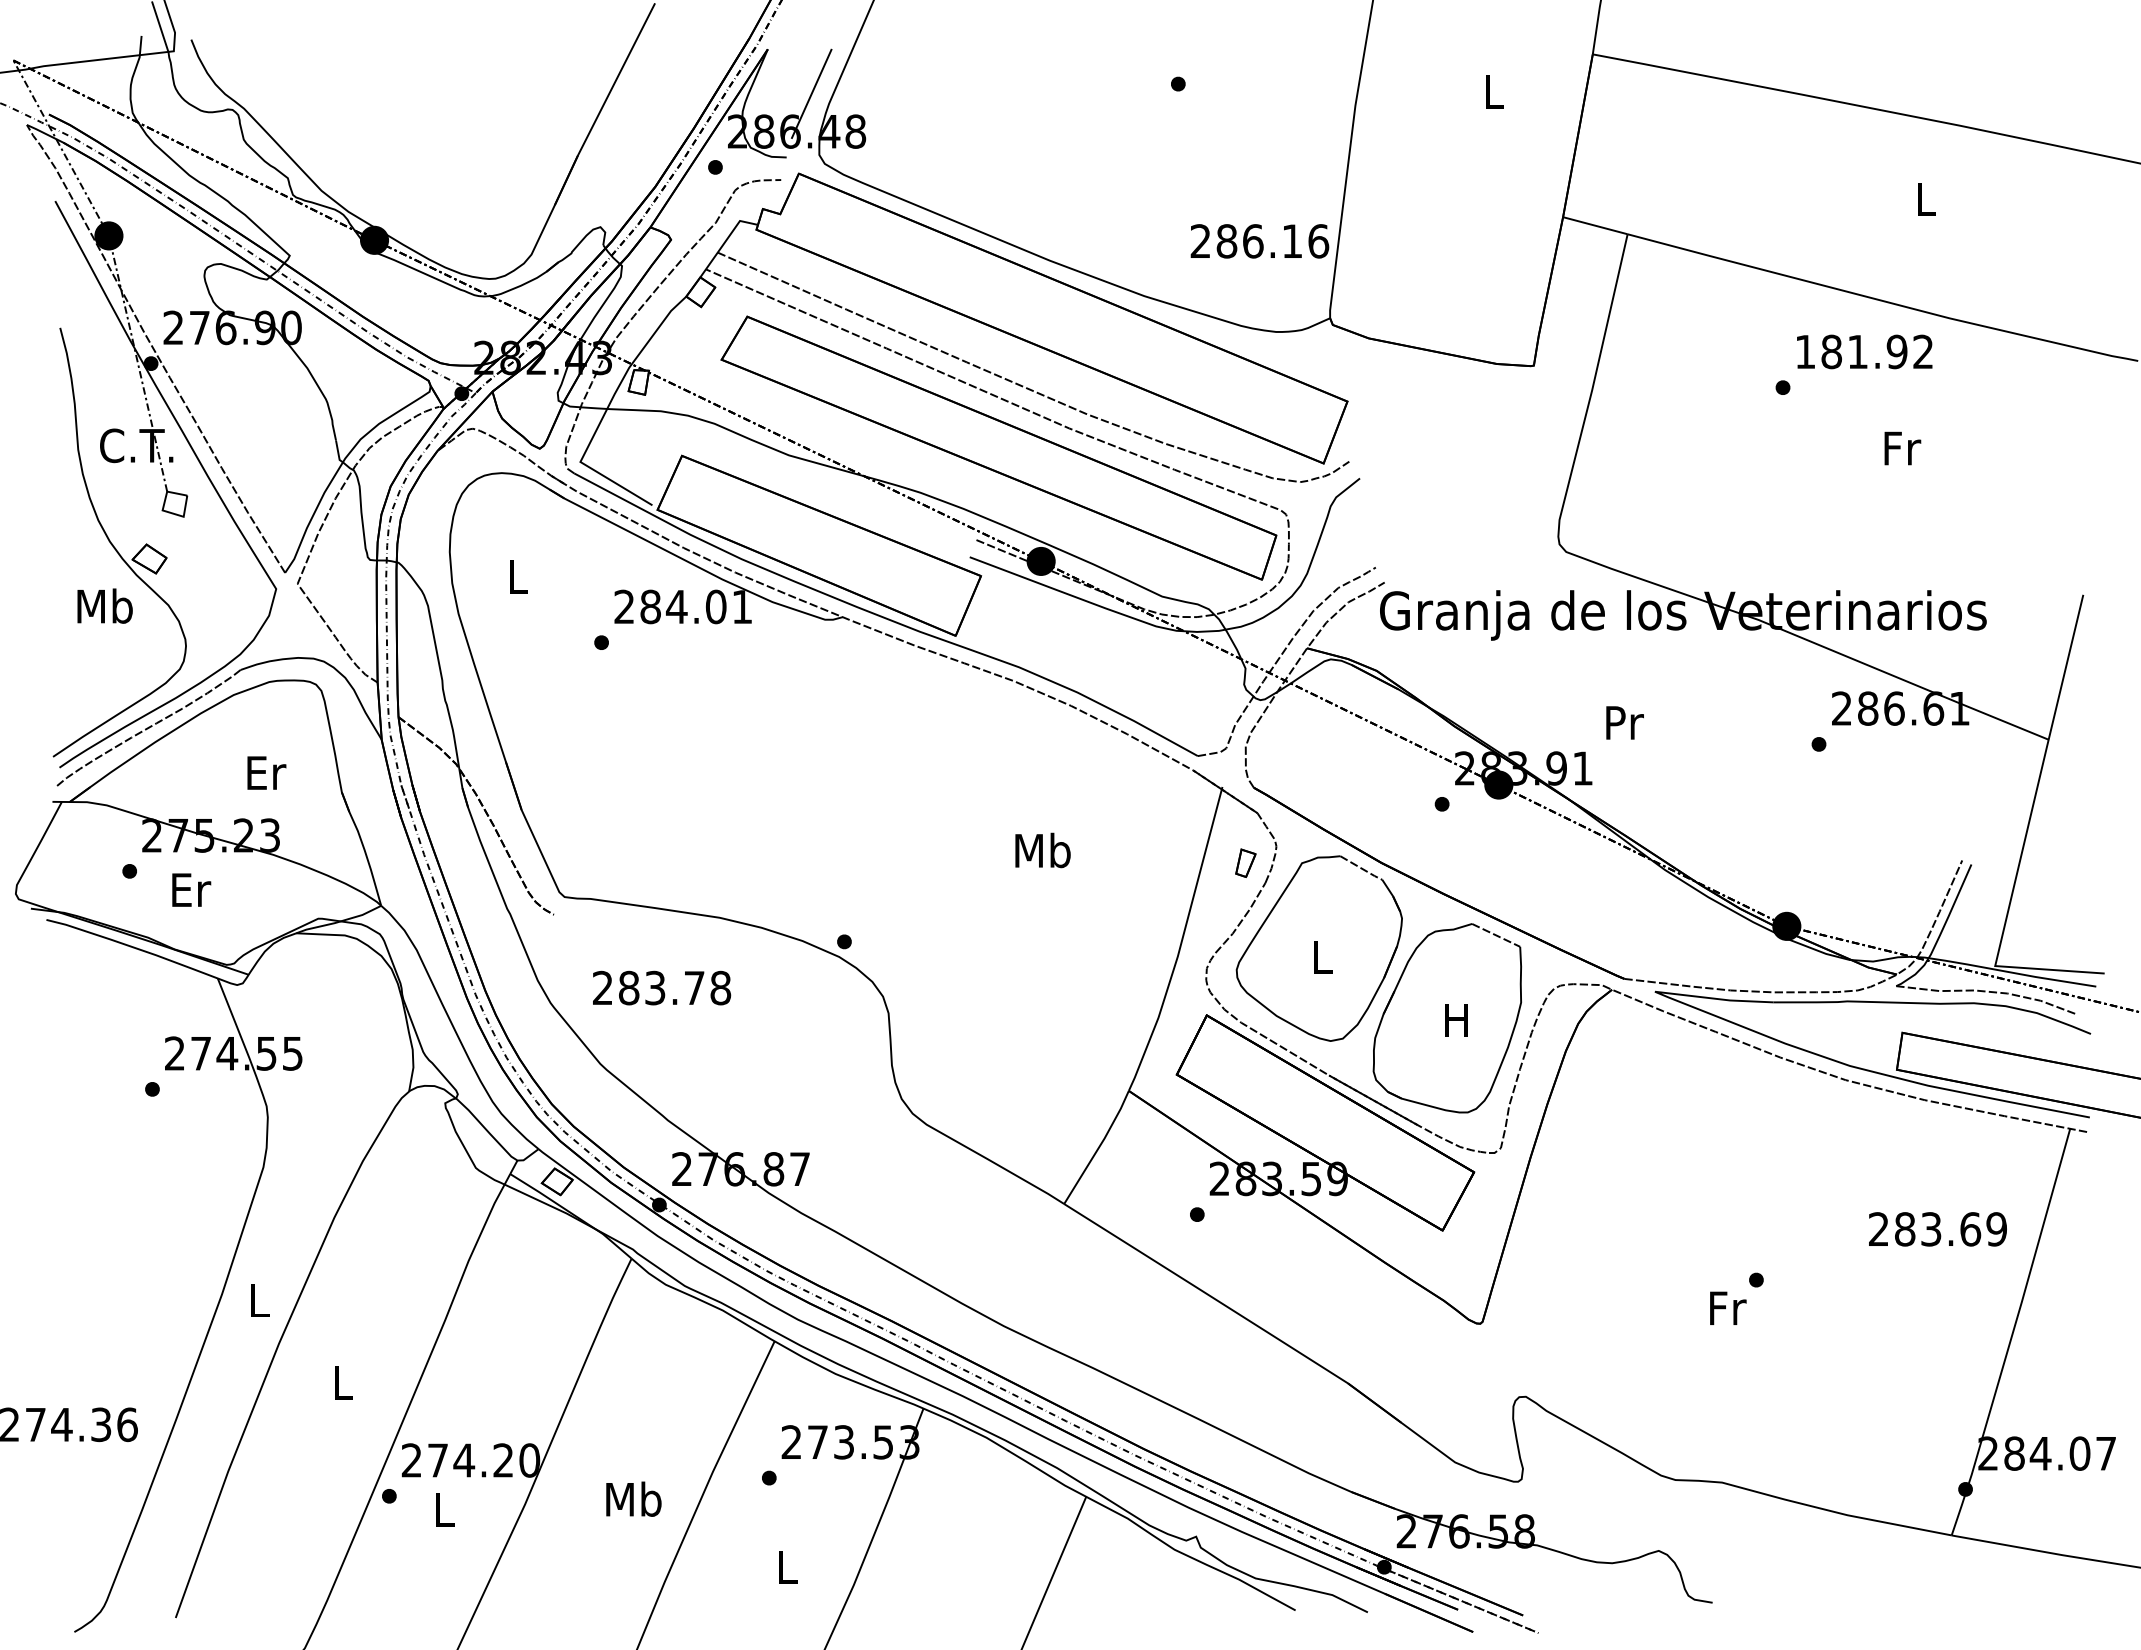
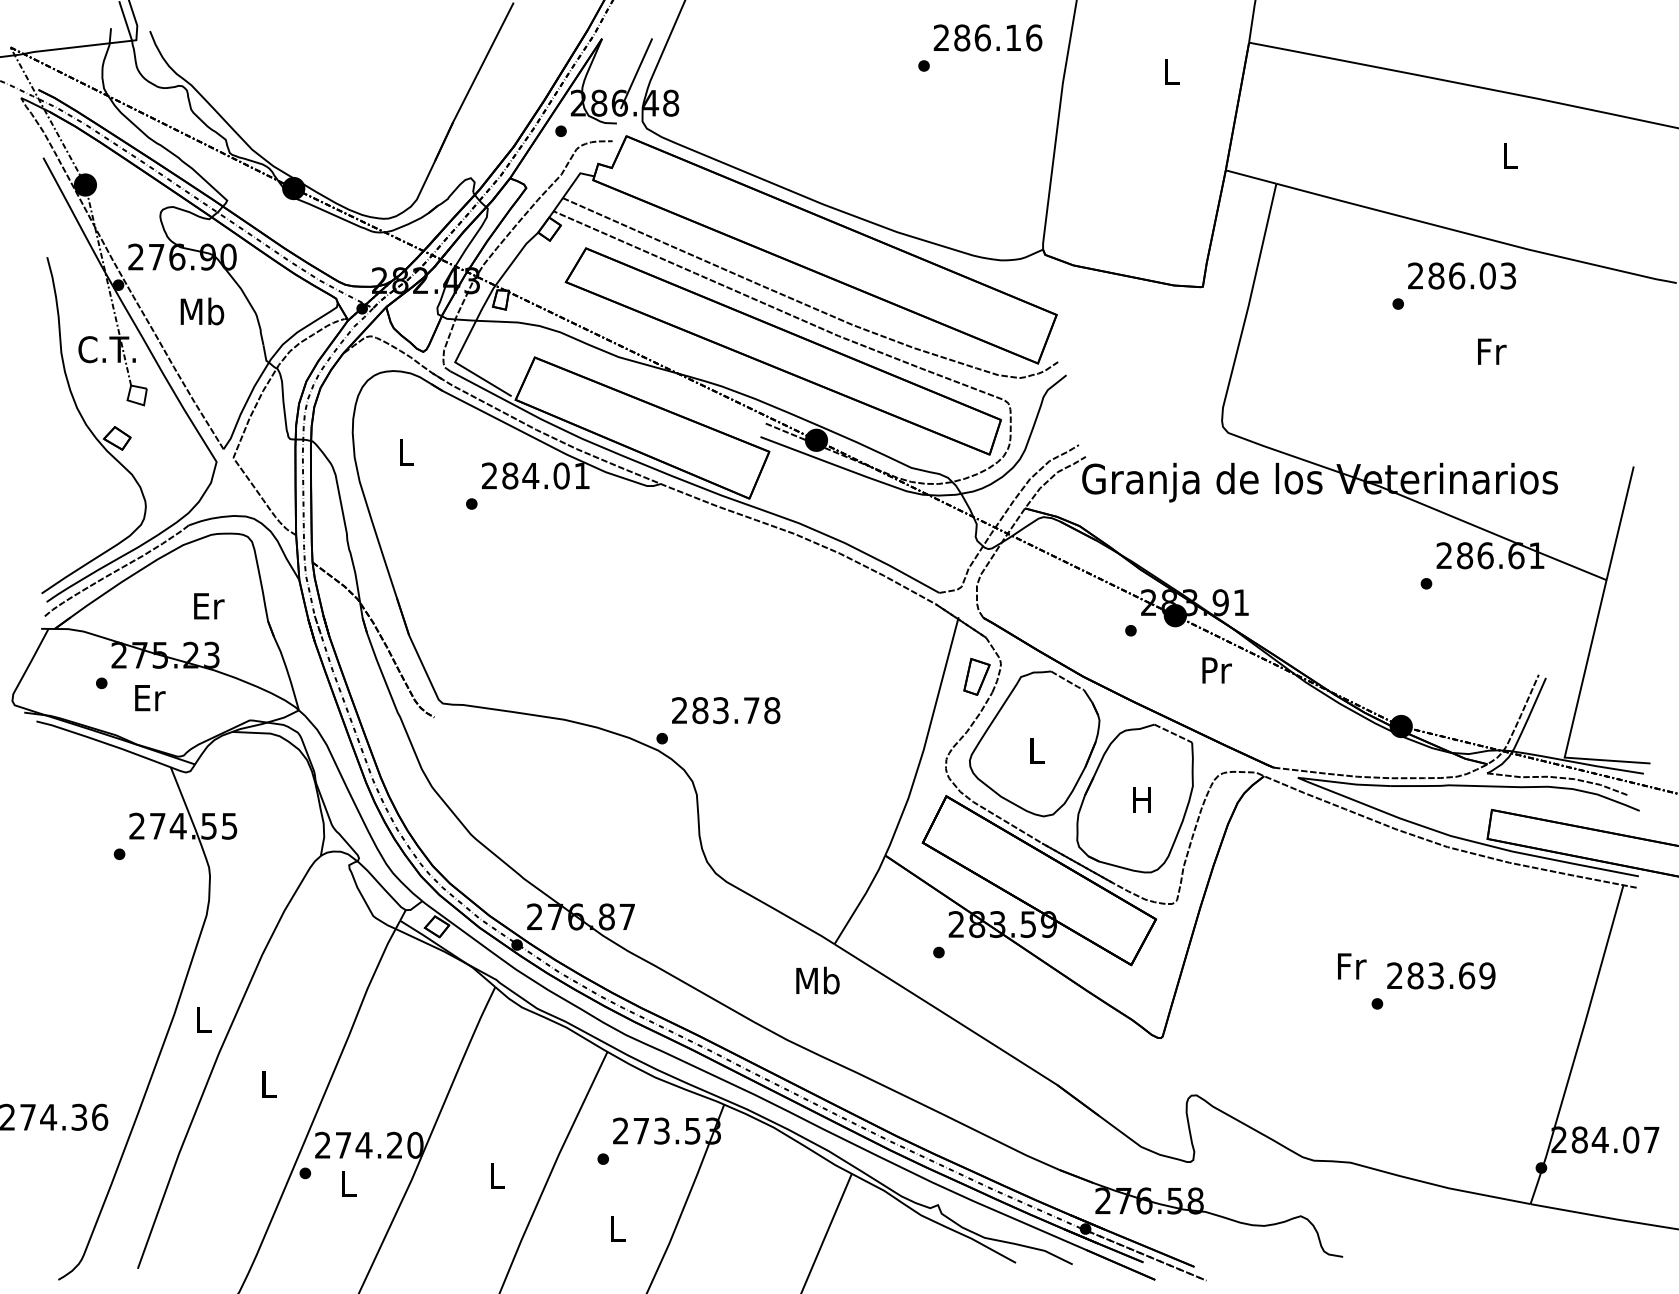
text: (1259, 241) -> (987, 38), moved
text: (1864, 351) -> (1462, 275), 181.92 -> 286.03
text: (104, 605) -> (201, 310), moved
text: (1624, 722) -> (1216, 670), moved
text: (1042, 850) -> (817, 980), moved
part: (1245, 863) -> (976, 677), size x1.67
text: (662, 987) -> (726, 710), moved
text: (1937, 1229) -> (1440, 975), moved
text: (1728, 1307) -> (1352, 965), moved
text: (633, 1498) -> (496, 1175), Mb -> L

